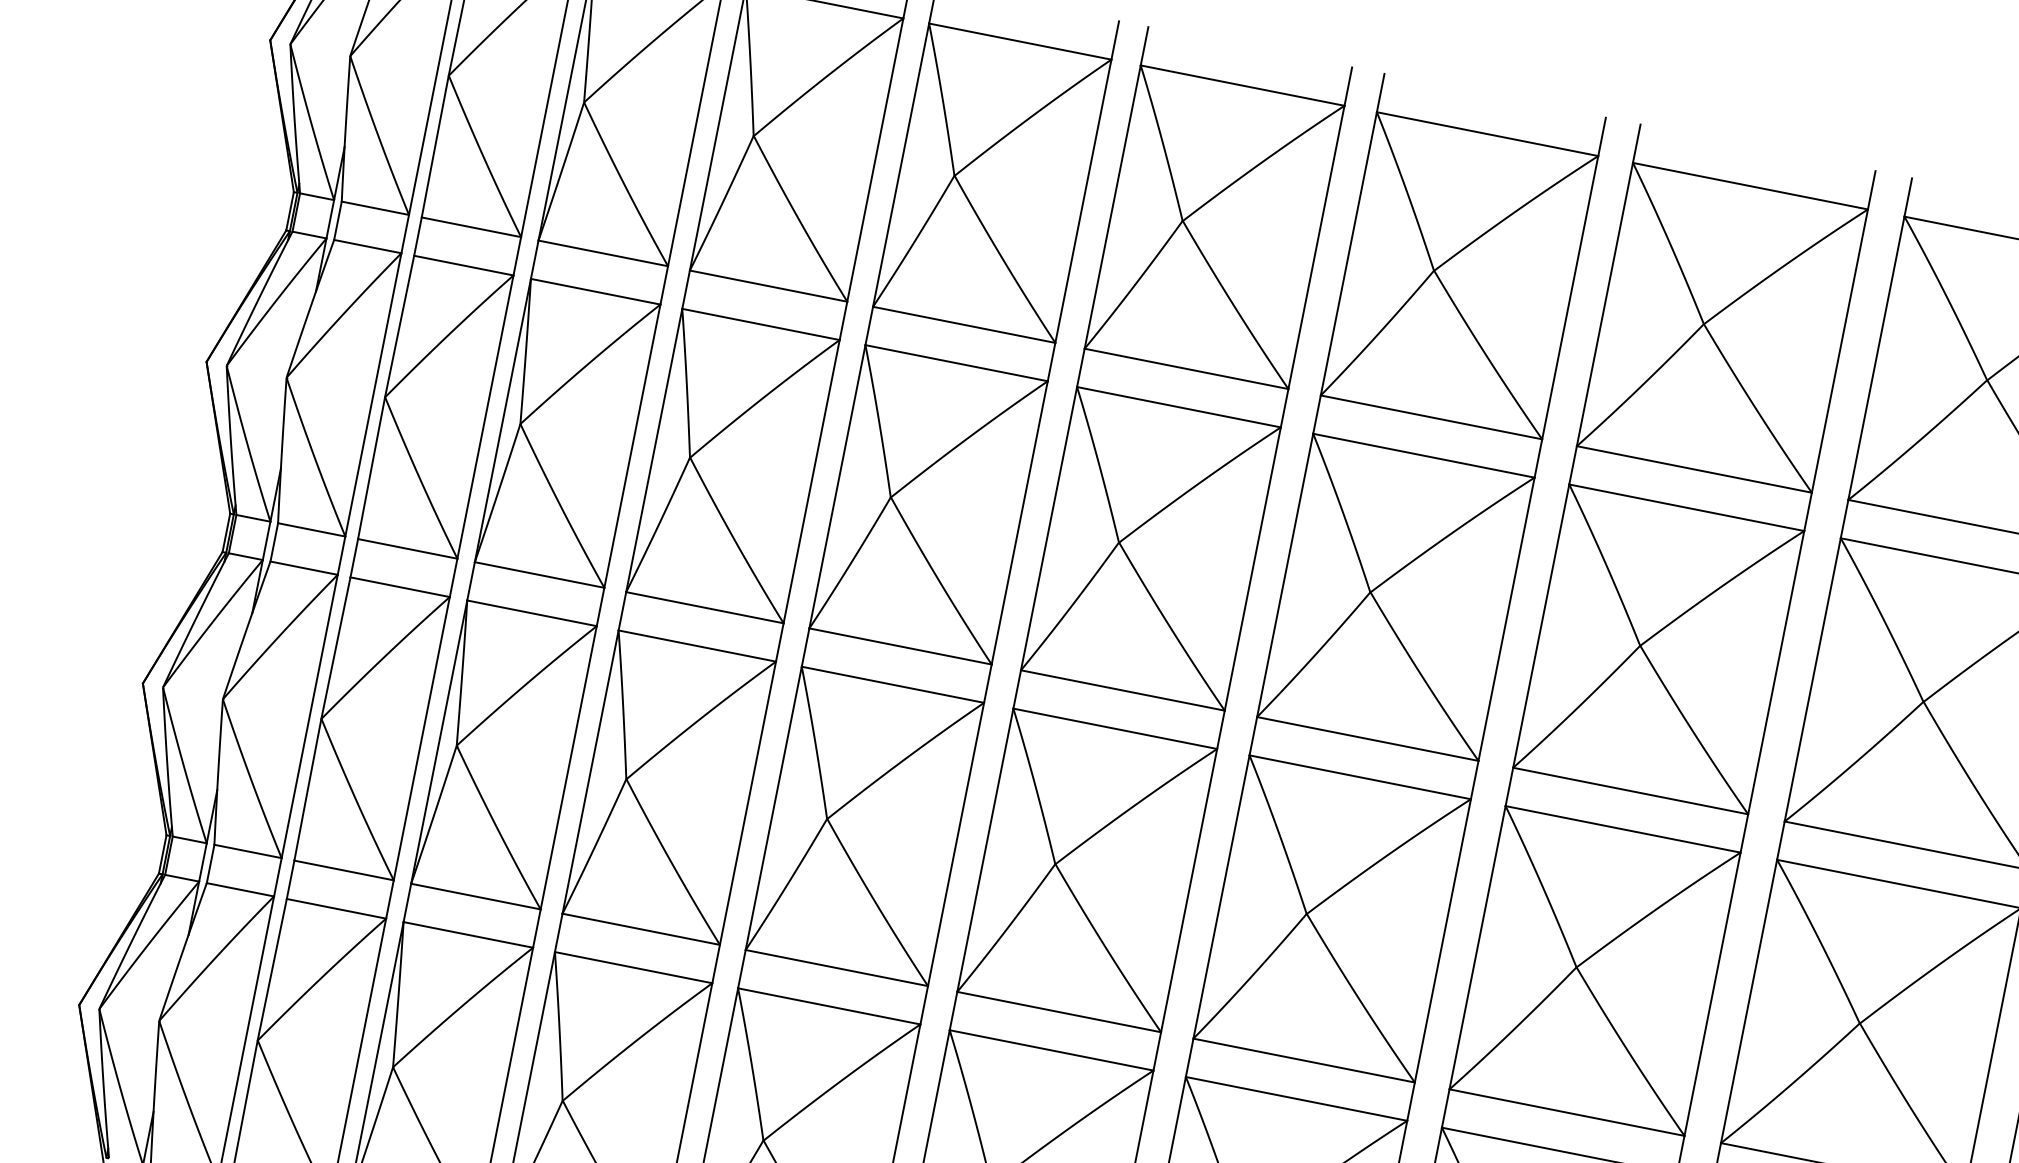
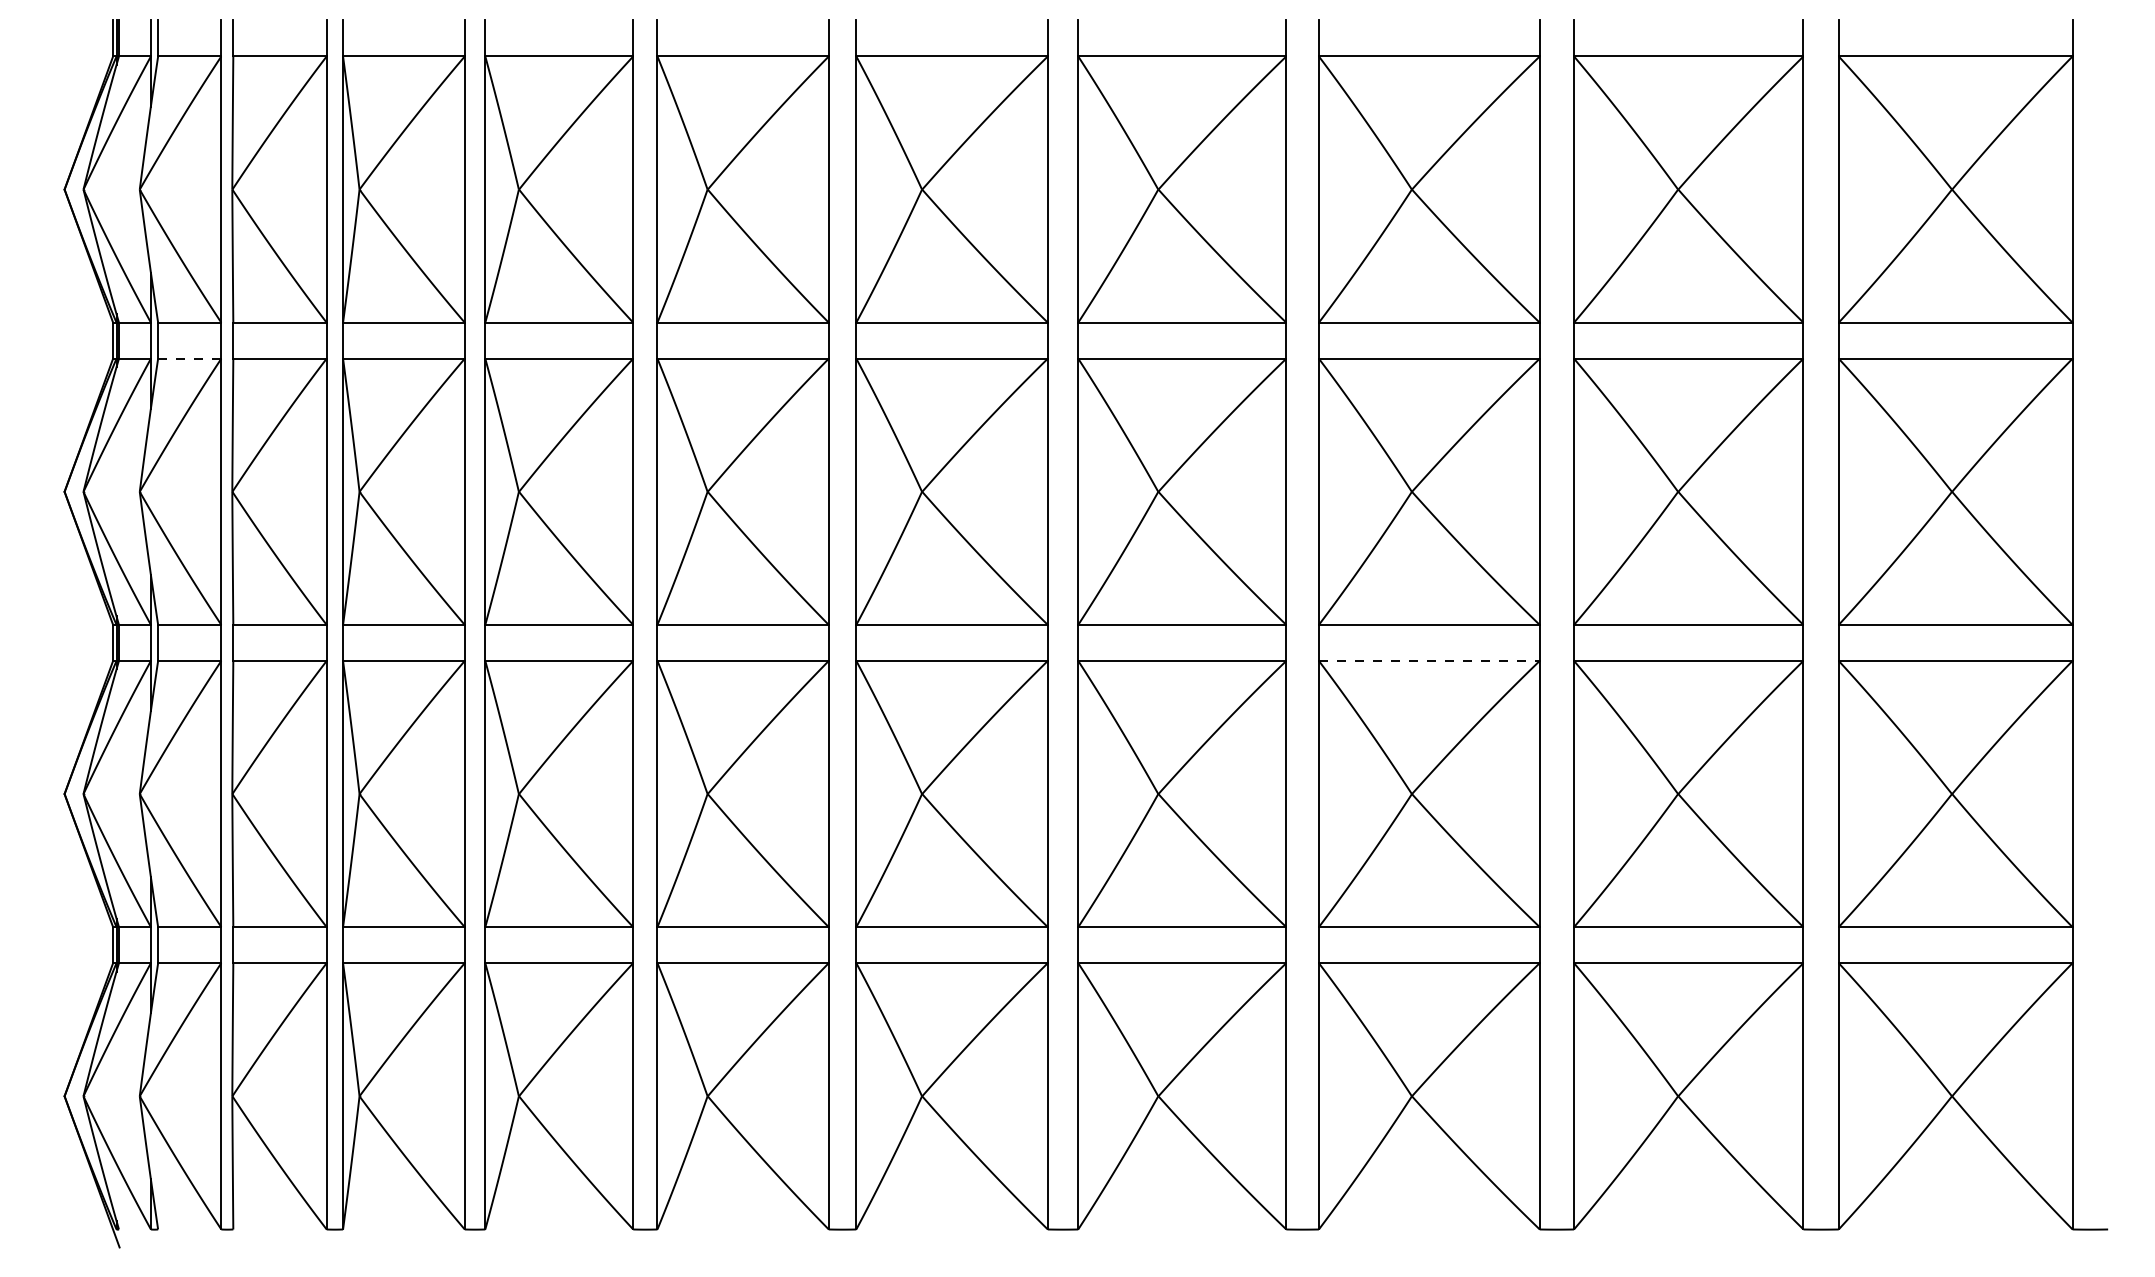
line: (367, 246) -> (189, 358), solid -> dashed
line: (1623, 828) -> (1429, 660), solid -> dashed

